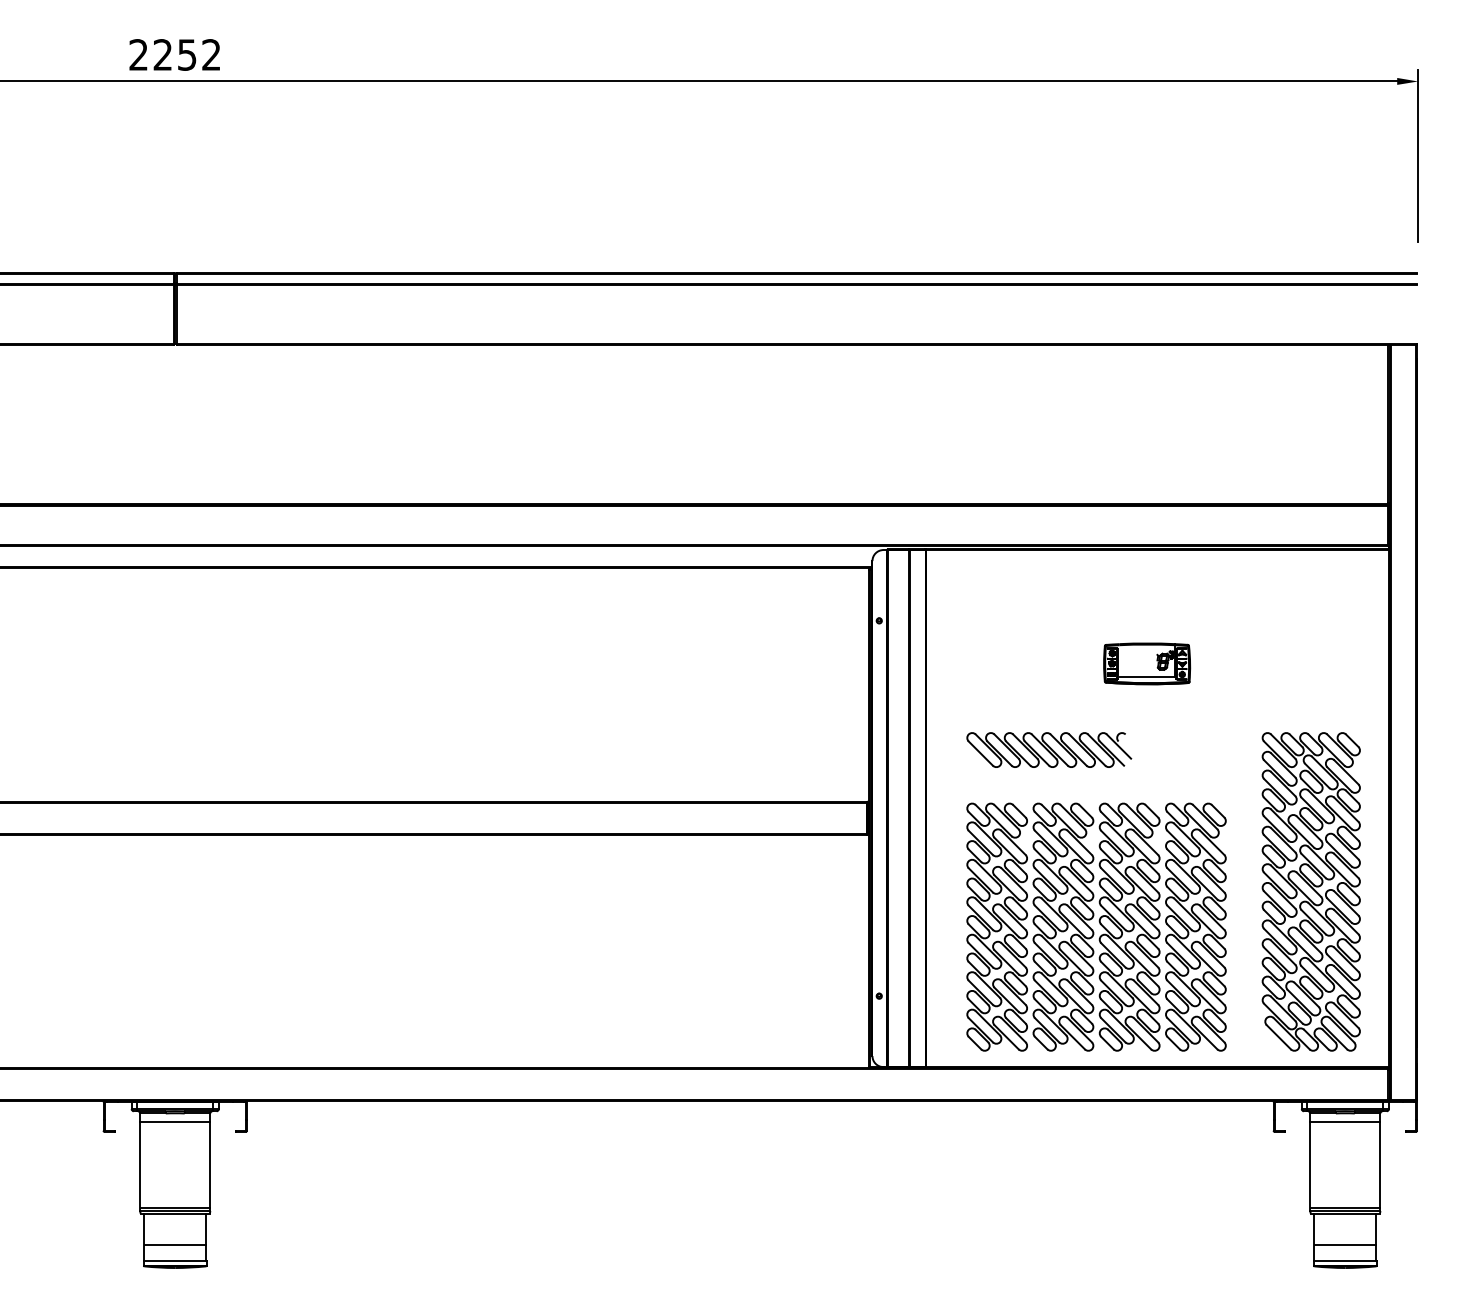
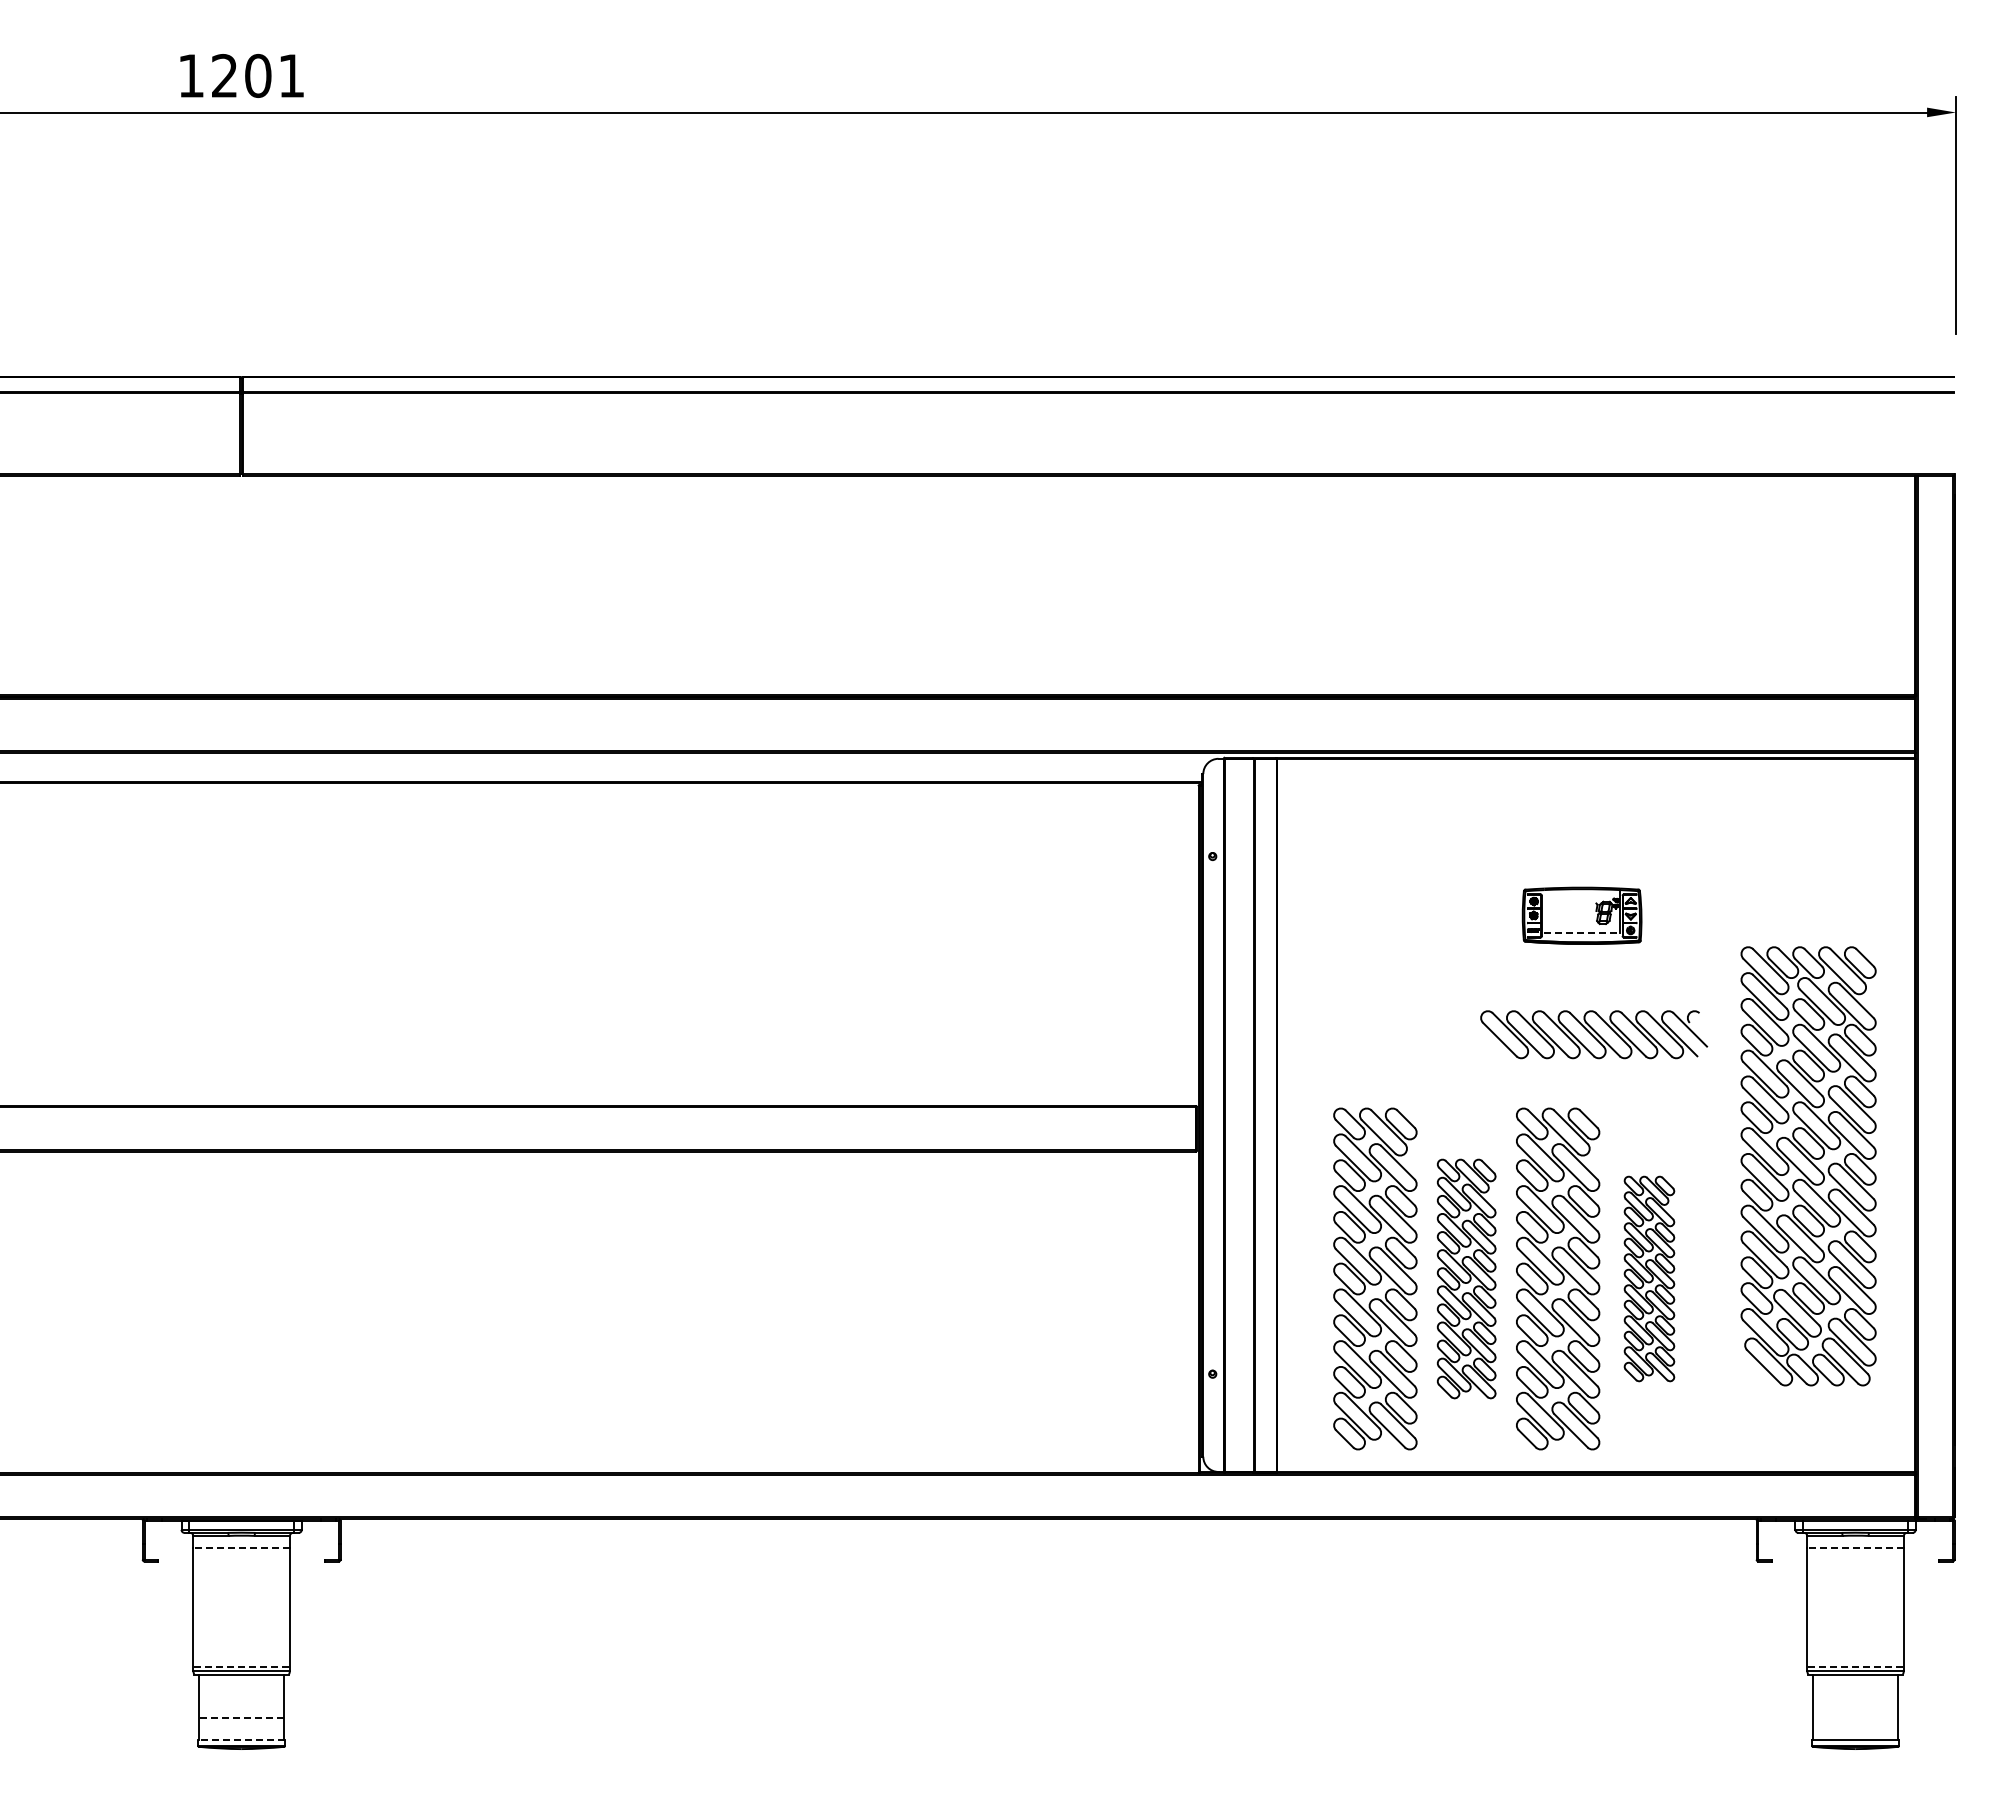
text: (174, 54) -> (240, 75), 2252 -> 1201
line: (1147, 676) -> (1582, 933), solid -> dashed
part: (1049, 749) -> (1594, 1034), moved
part: (1311, 892) -> (1808, 1166), moved
part: (1063, 926) -> (1466, 1278), size x0.7
part: (1195, 926) -> (1649, 1278), size x0.6
line: (175, 1122) -> (241, 1548), solid -> dashed
line: (1345, 1122) -> (1855, 1548), solid -> dashed
line: (175, 1208) -> (241, 1666), solid -> dashed
line: (1345, 1208) -> (1855, 1666), solid -> dashed
line: (175, 1245) -> (241, 1717), solid -> dashed
line: (1345, 1245) -> (1855, 1717), removed
line: (175, 1261) -> (241, 1739), solid -> dashed

